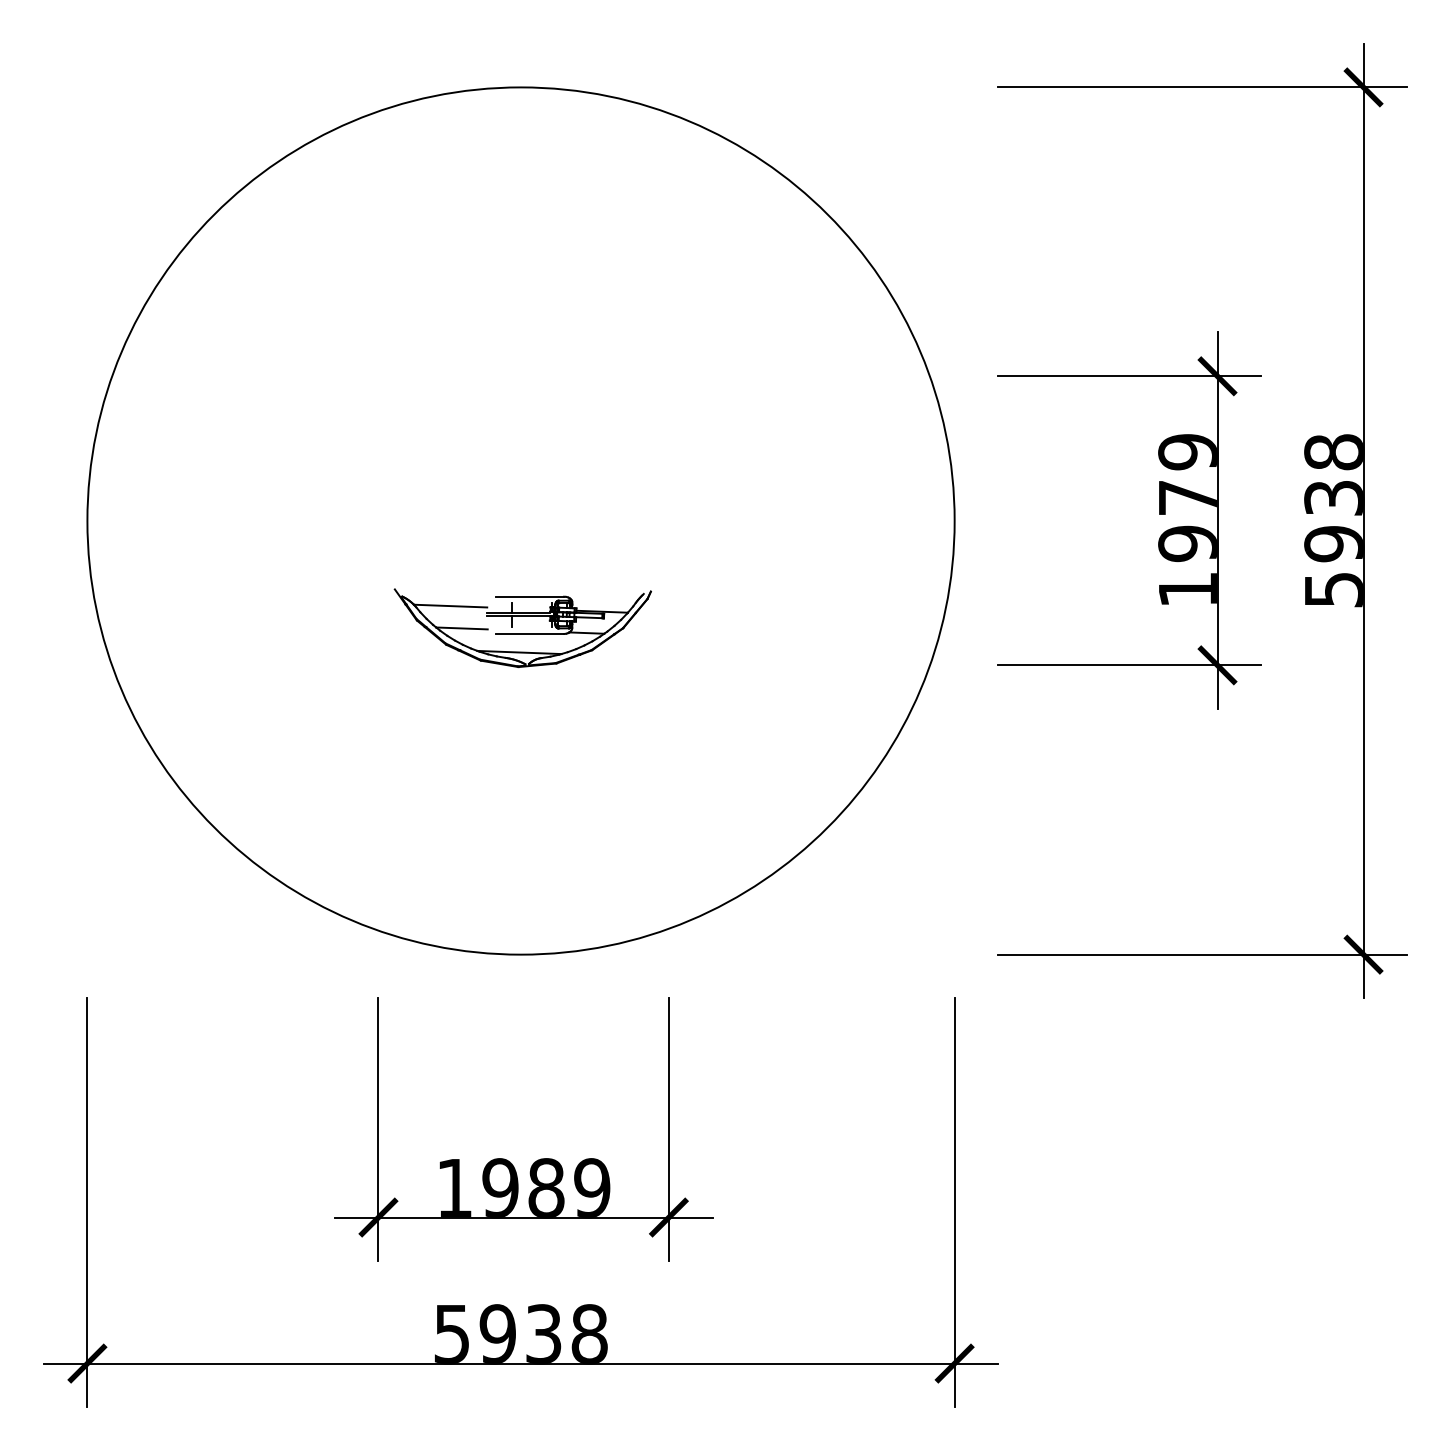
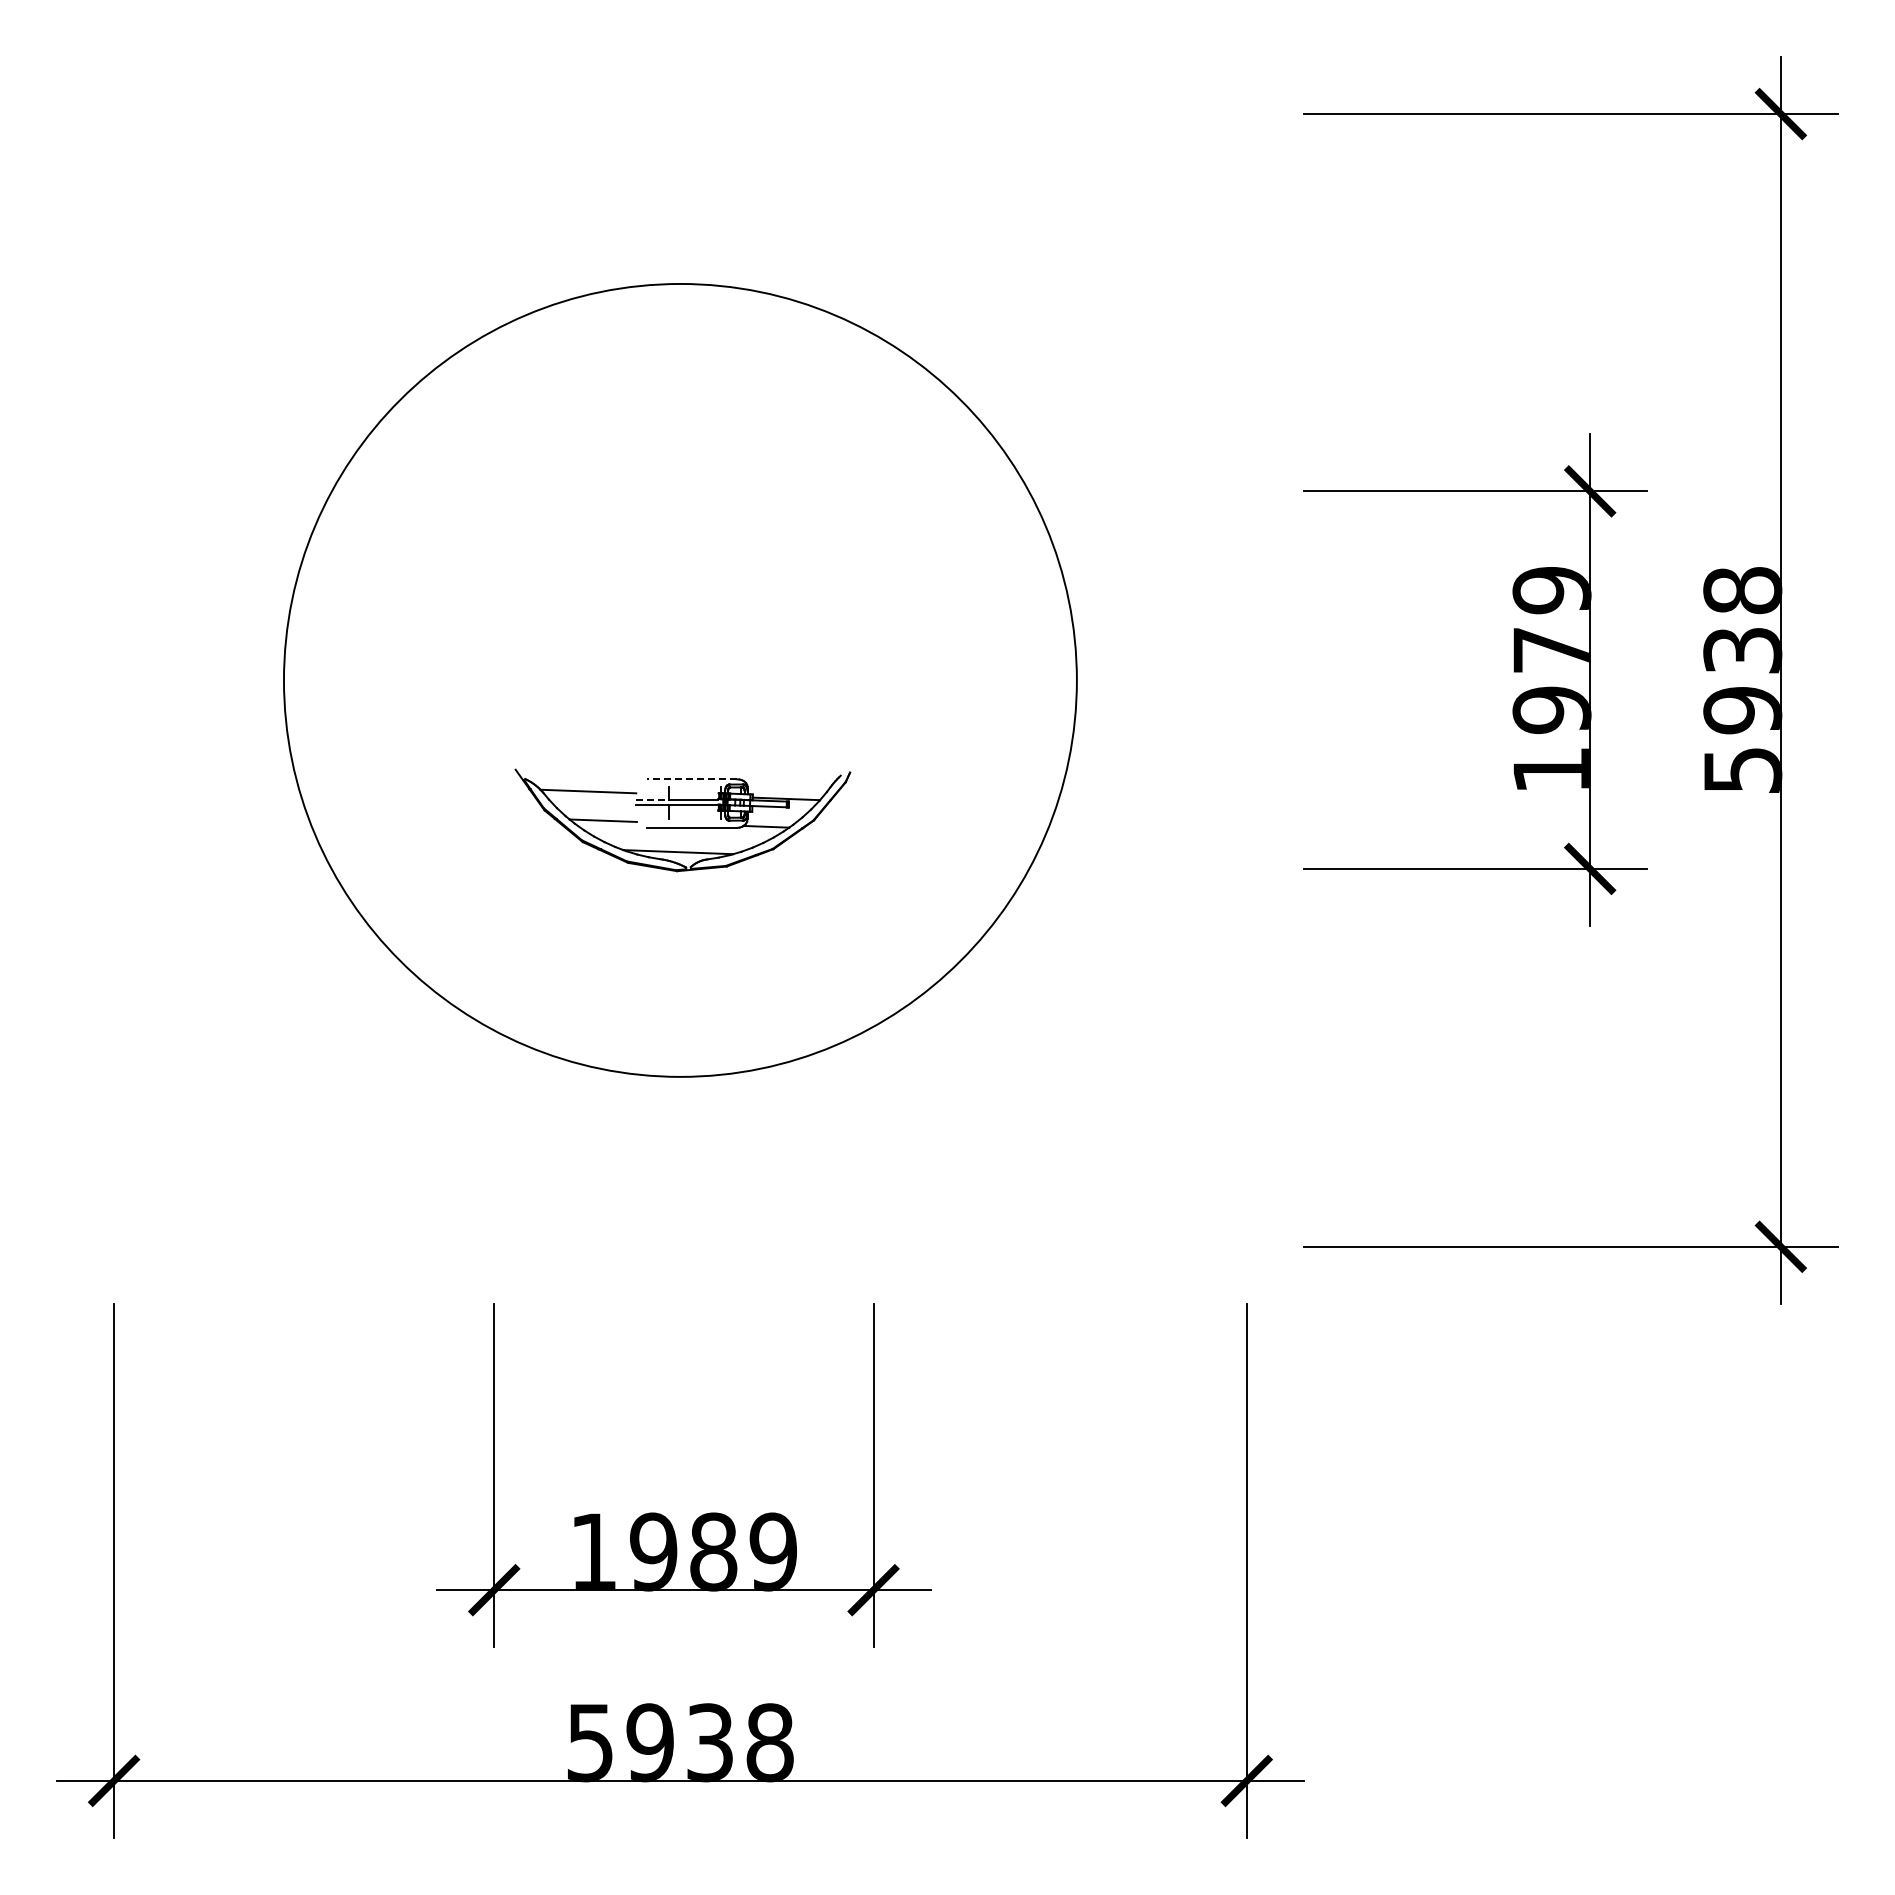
circle: (521, 521) -> (680, 680), size x0.7
line: (530, 596) -> (692, 779), solid -> dashed
line: (500, 612) -> (653, 799), solid -> dashed

